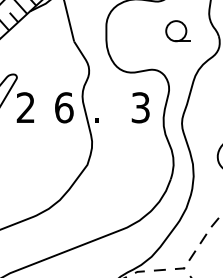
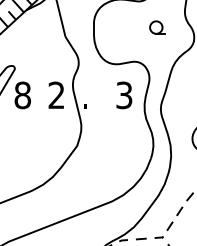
part: (178, 31) -> (157, 27), size x0.7
text: (25, 107) -> (22, 95), 2 -> 8
text: (64, 107) -> (56, 95), 6 -> 2

